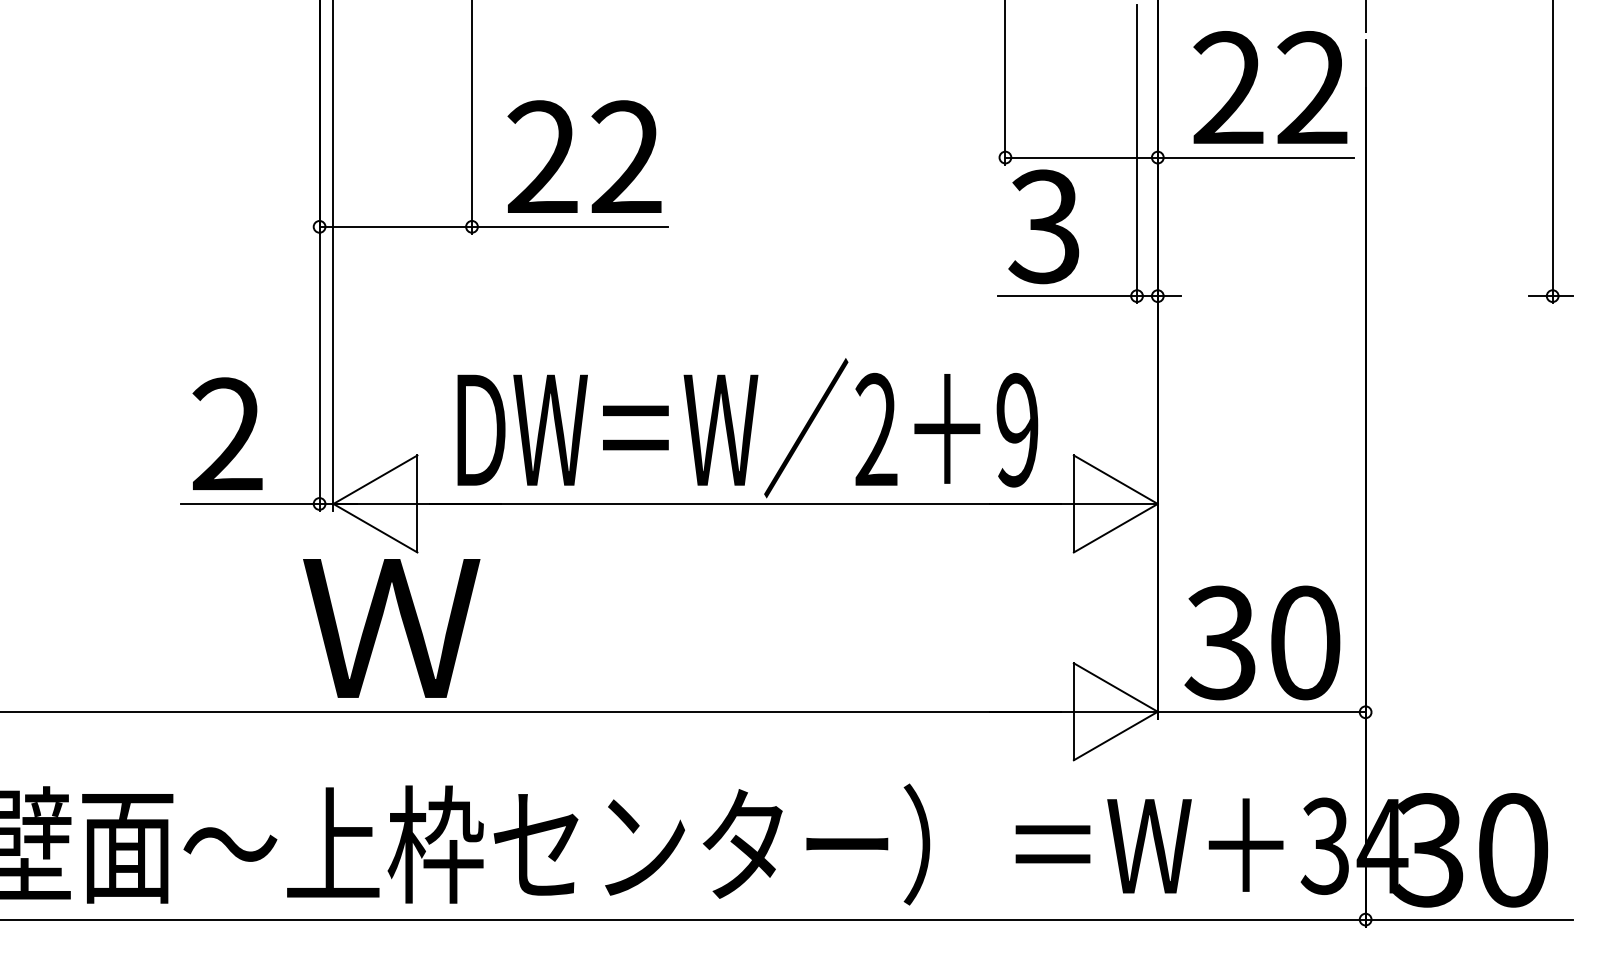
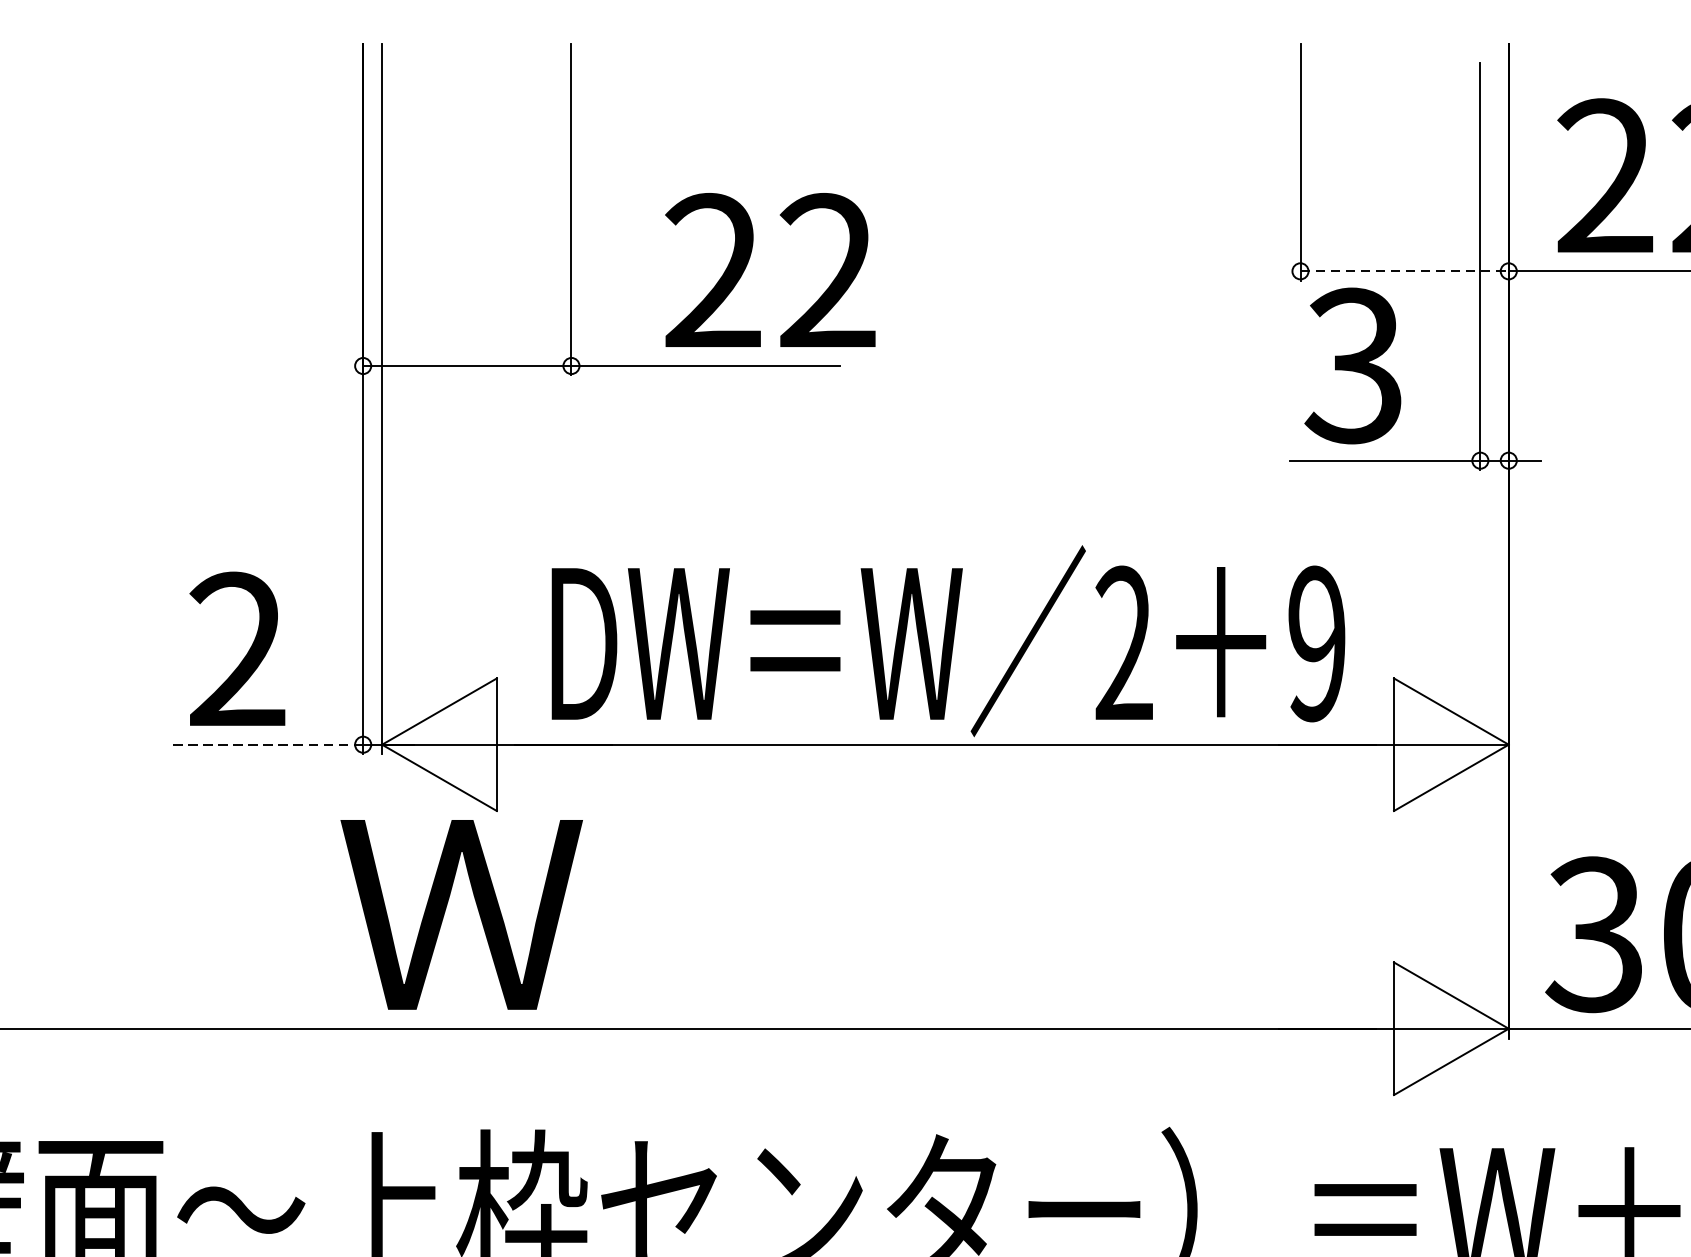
text: (584, 156) -> (770, 269), moved
line: (1082, 157) -> (1405, 271), solid -> dashed
line: (250, 503) -> (268, 744), solid -> dashed

